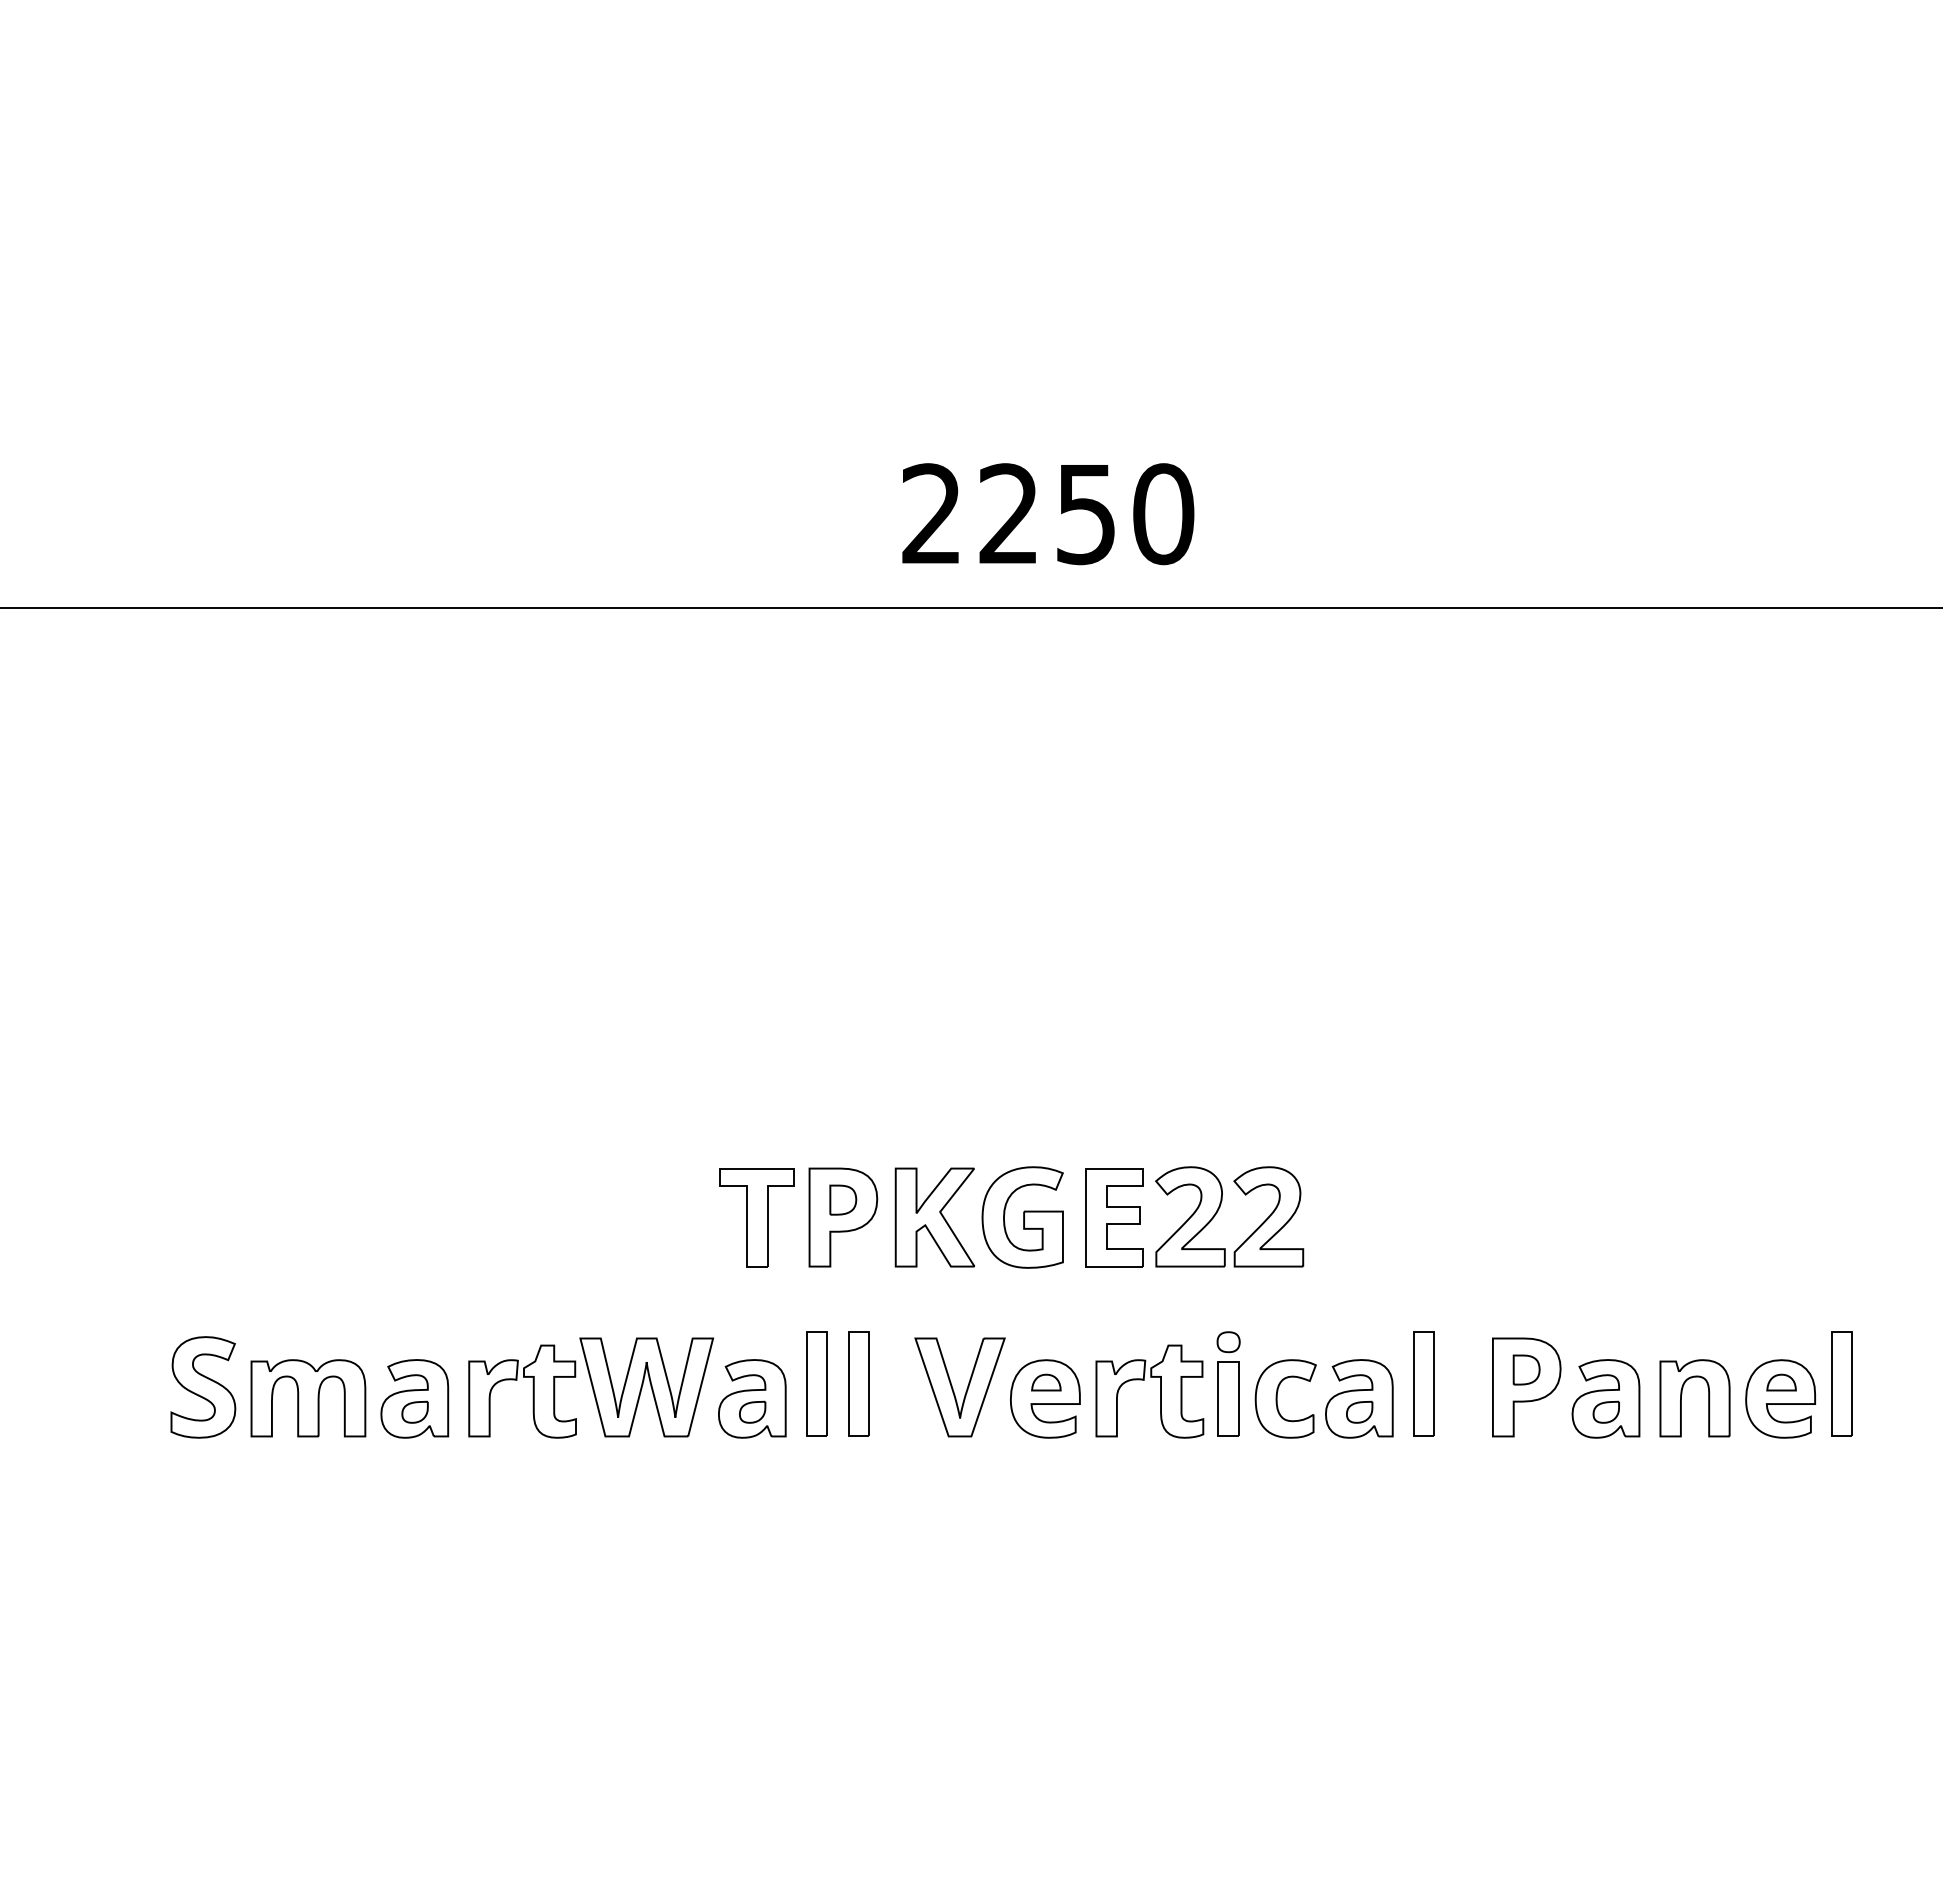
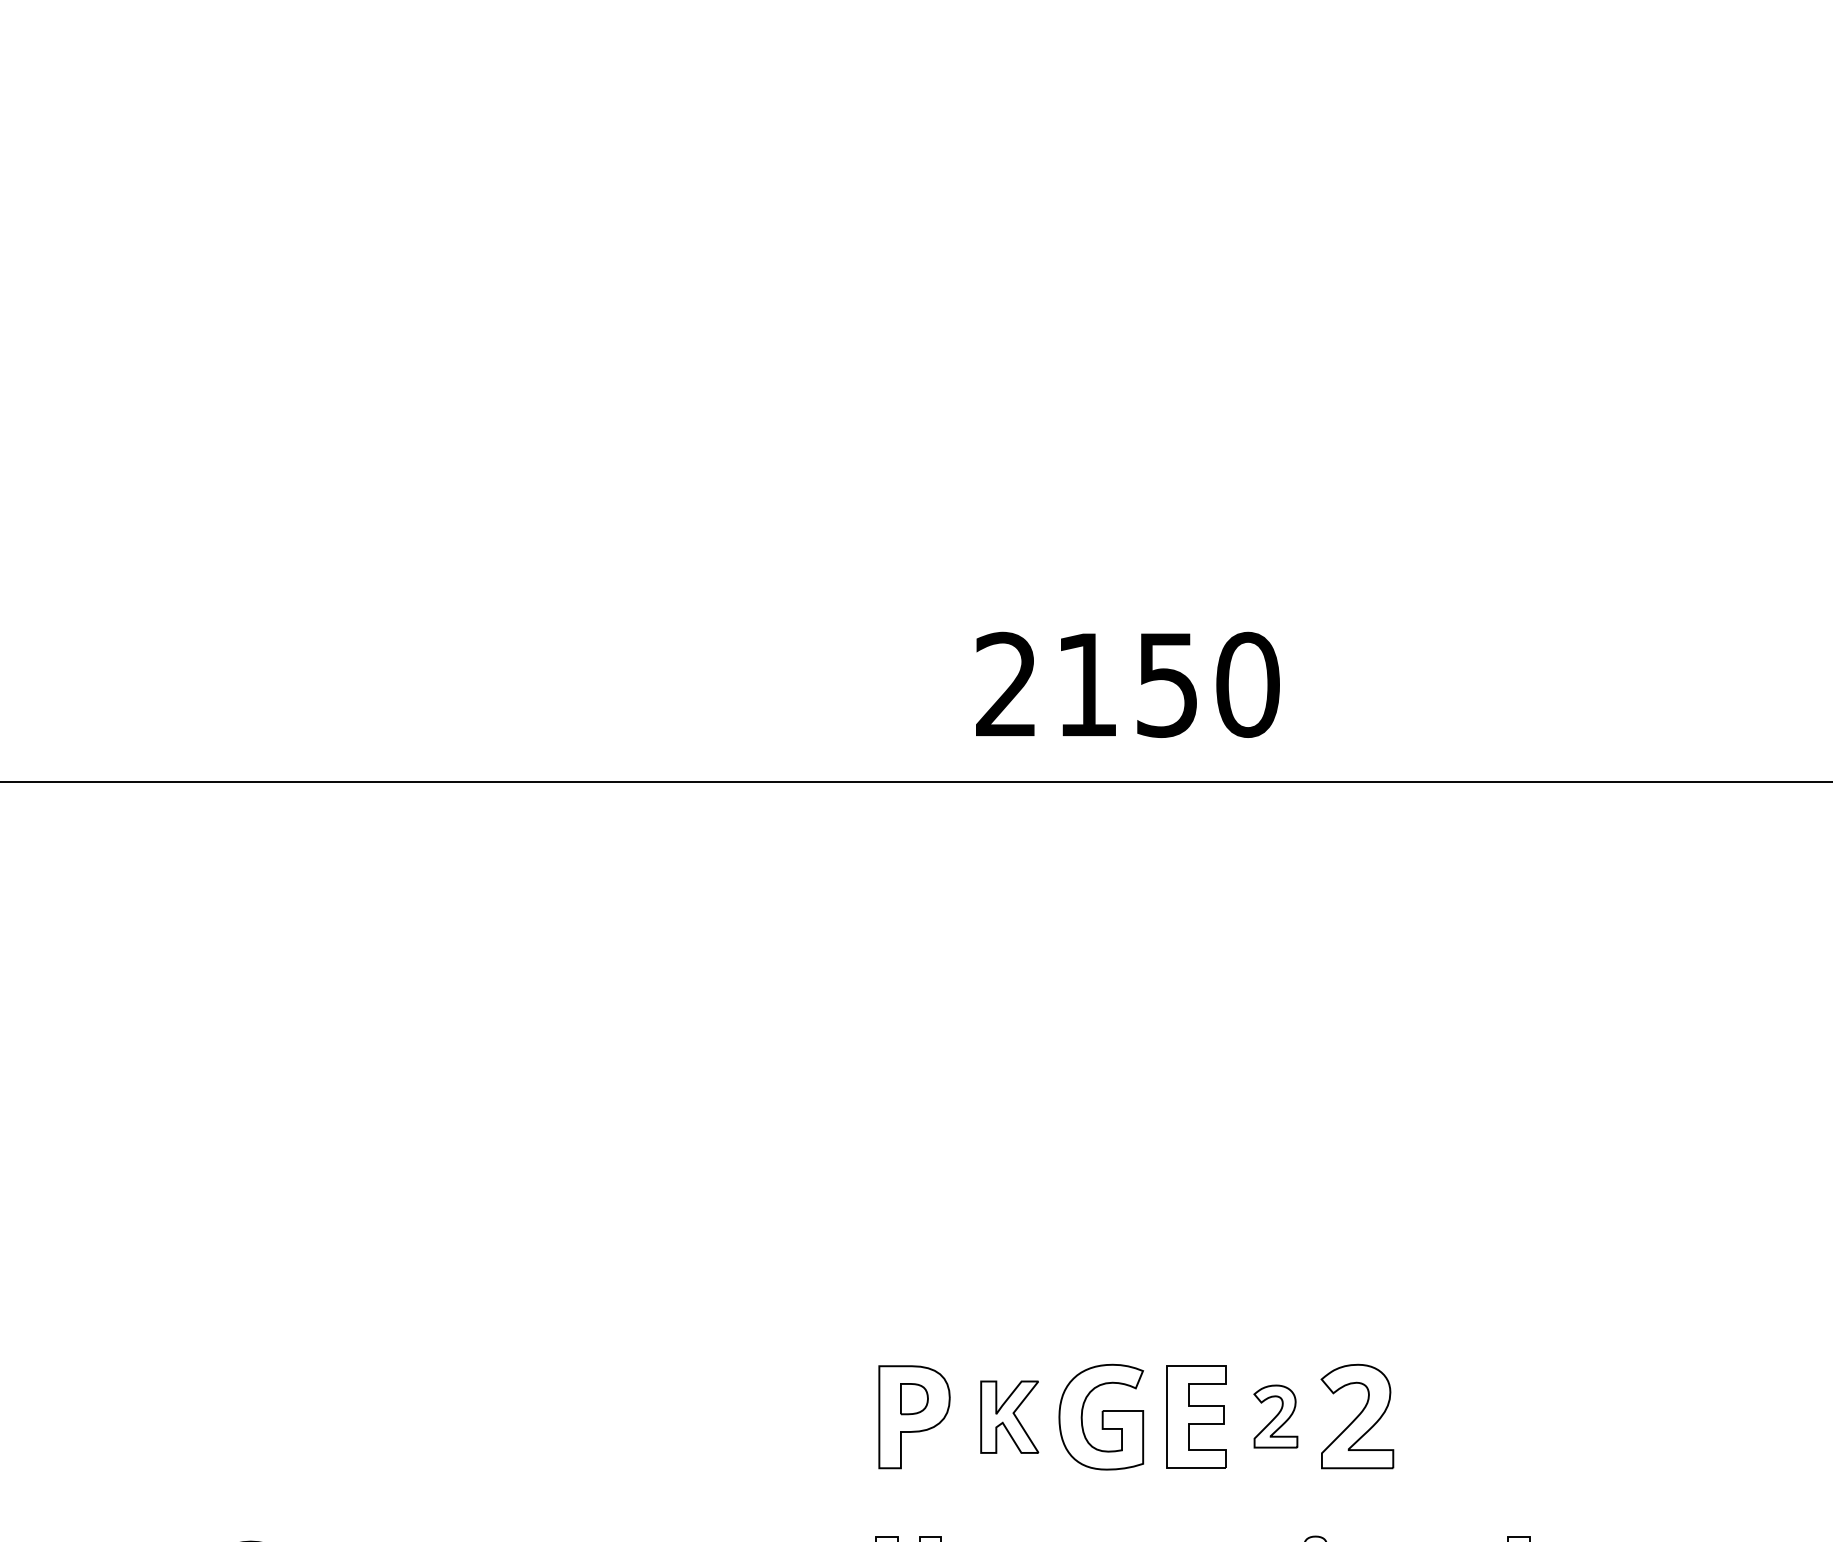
text: (1007, 513) -> (1085, 684), 2250 -> 2150
part: (1190, 1216) -> (1275, 1416), size x0.6
part: (756, 1217) -> (824, 1417), removed
part: (934, 1217) -> (1009, 1417), size x0.7

